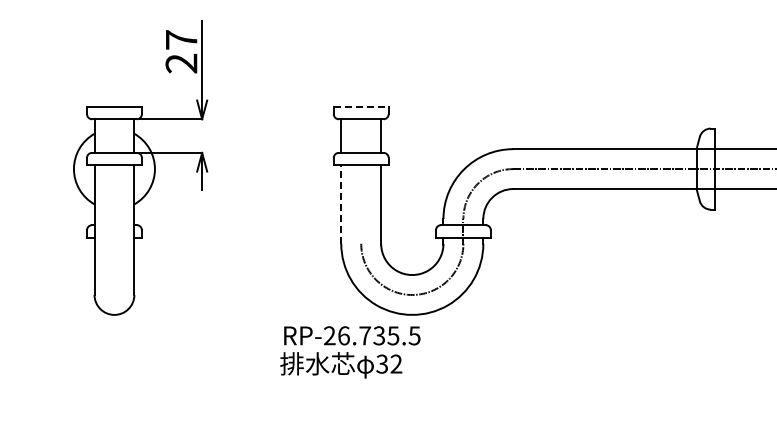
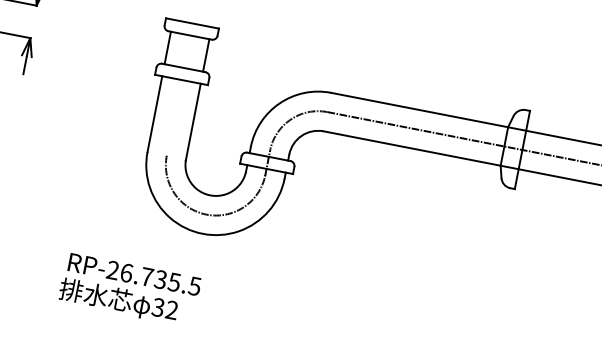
line: (361, 106) -> (192, 23), dashed -> solid
line: (341, 204) -> (155, 114), dashed -> solid
text: (350, 352) -> (129, 290), moved

